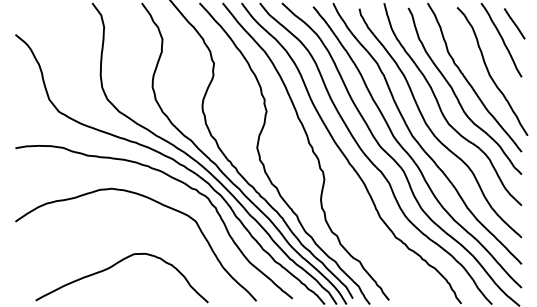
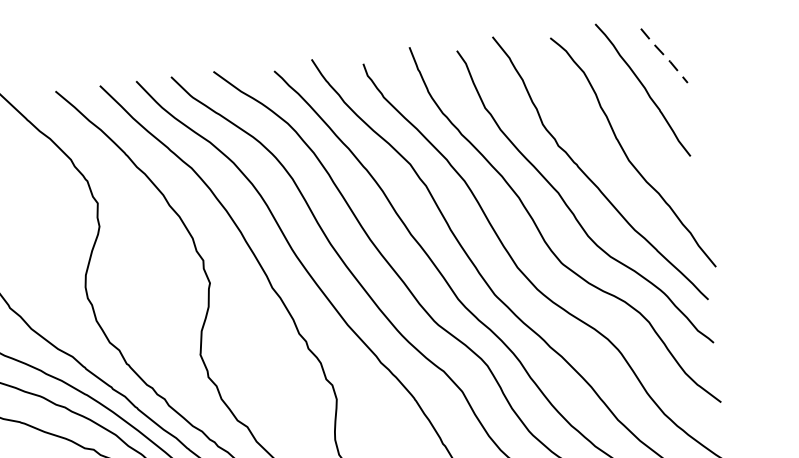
line: (514, 24) -> (664, 57), solid -> dashed

